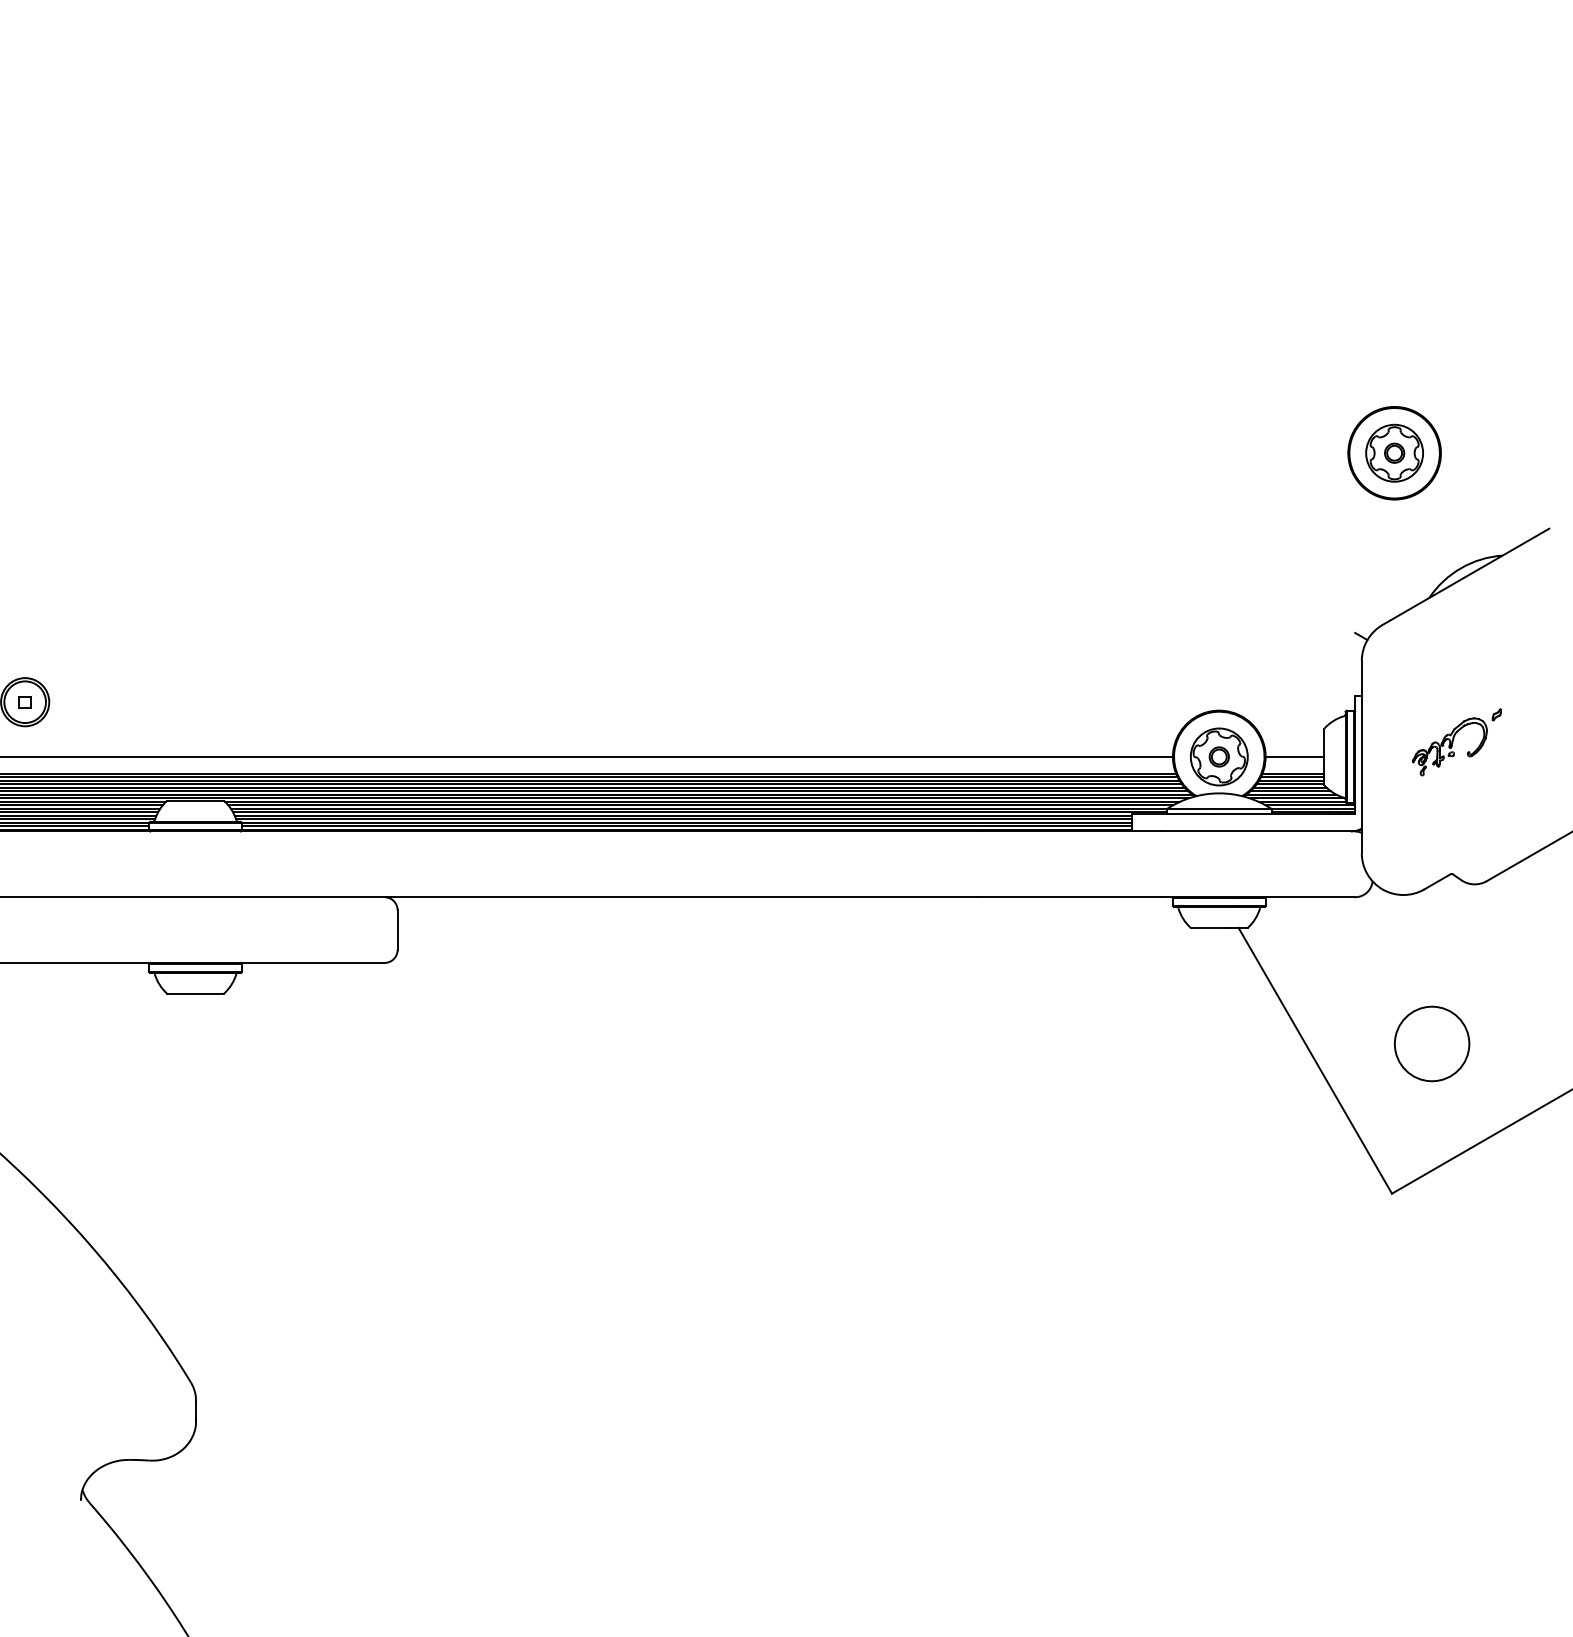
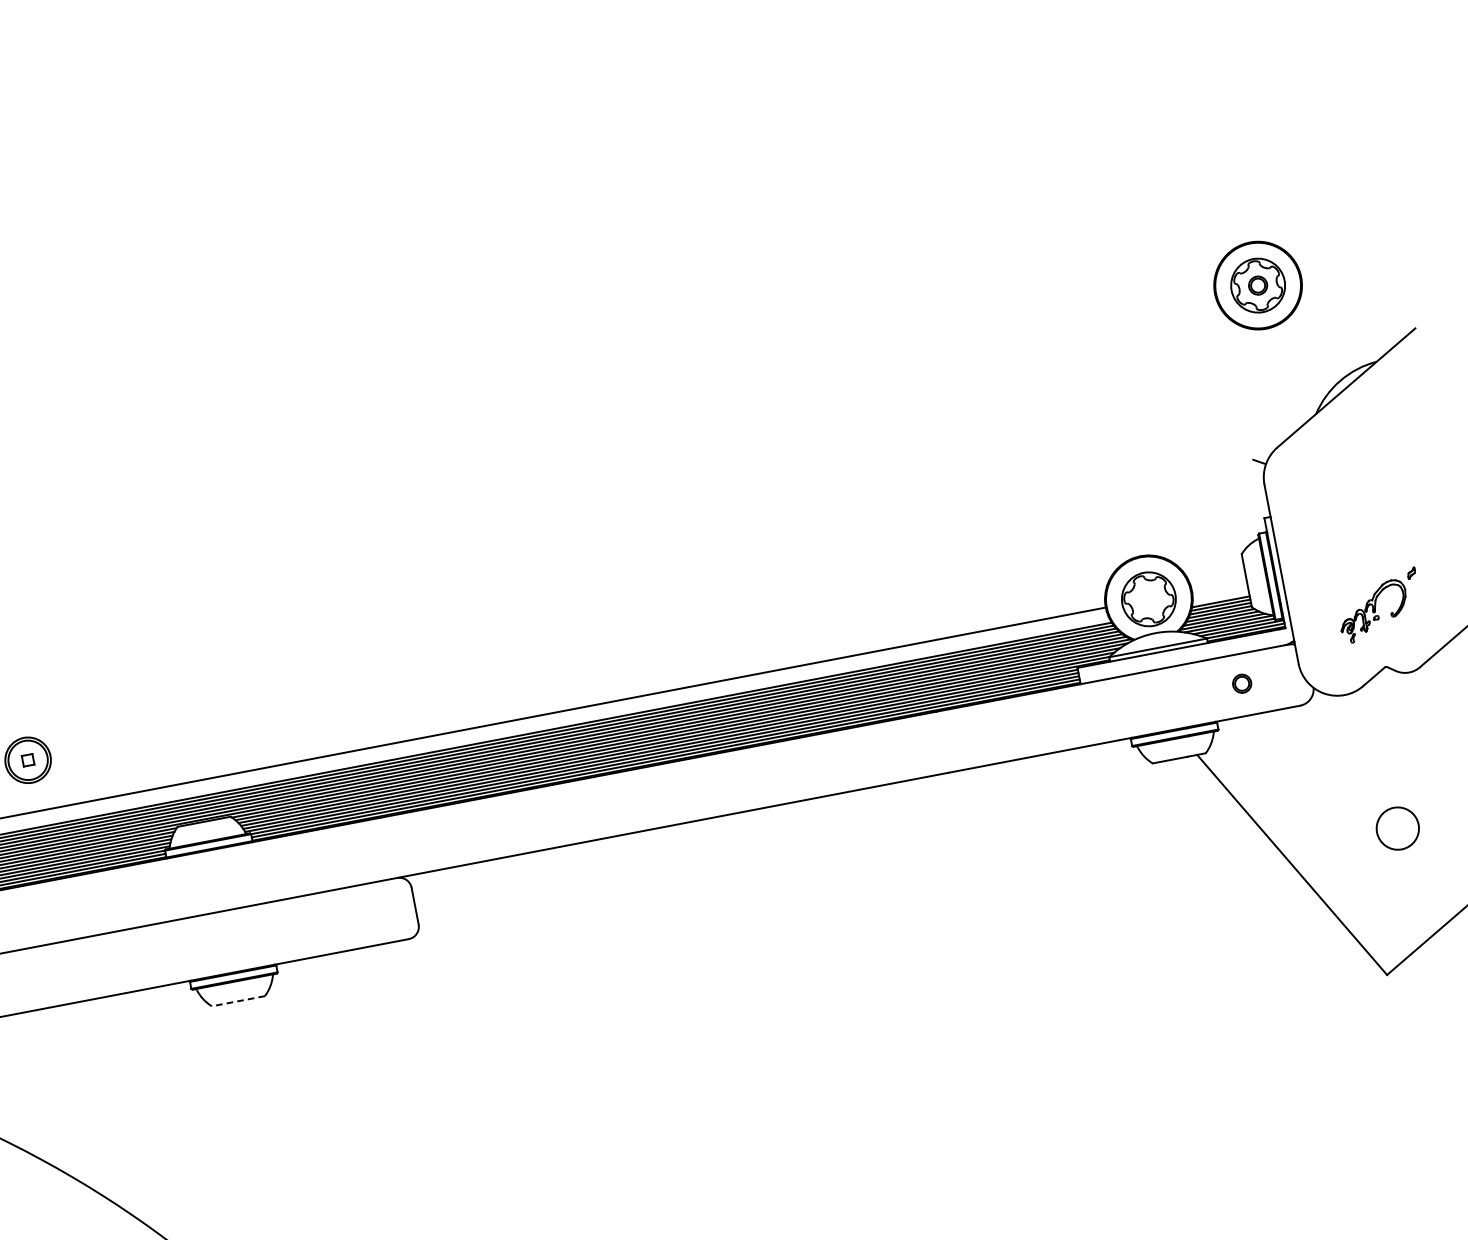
part: (1456, 742) -> (1378, 606), moved
part: (1218, 756) -> (1241, 683), moved
line: (1294, 757) -> (1218, 586), removed
line: (195, 993) -> (238, 1001), solid -> dashed
circle: (1431, 1043) -> (1397, 828), size x0.6

